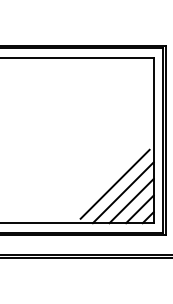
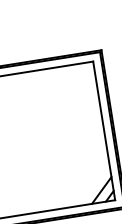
line: (114, 183) -> (77, 172), removed
line: (122, 192) -> (84, 178), removed
line: (131, 200) -> (93, 184), removed

